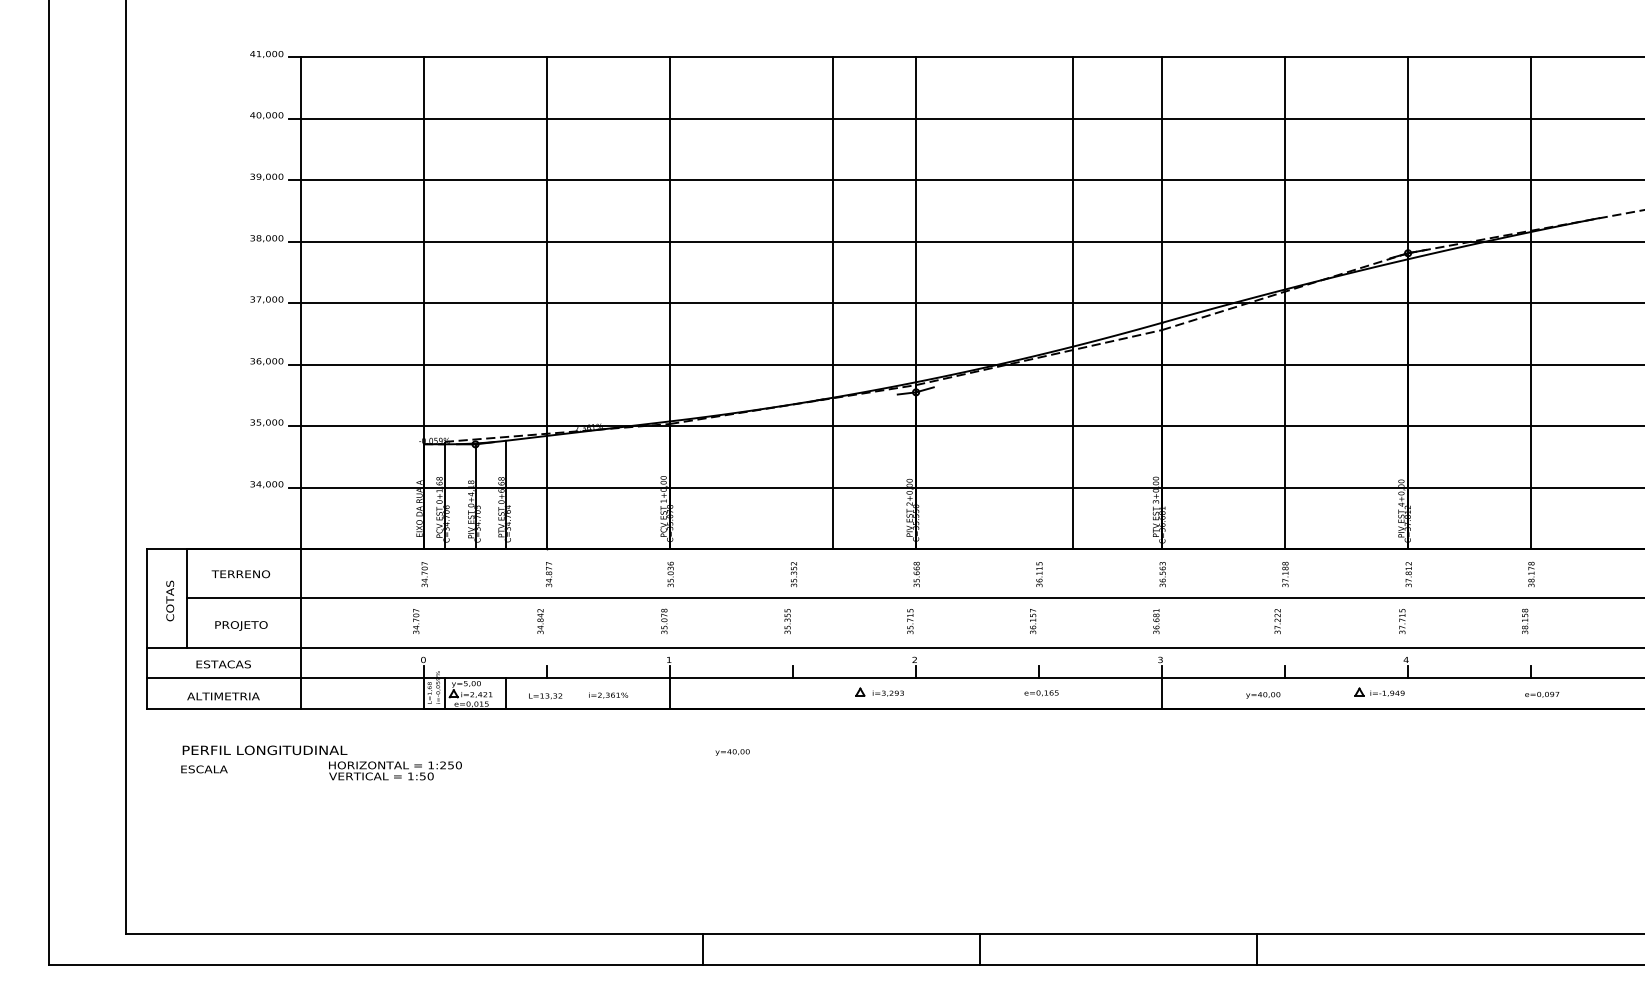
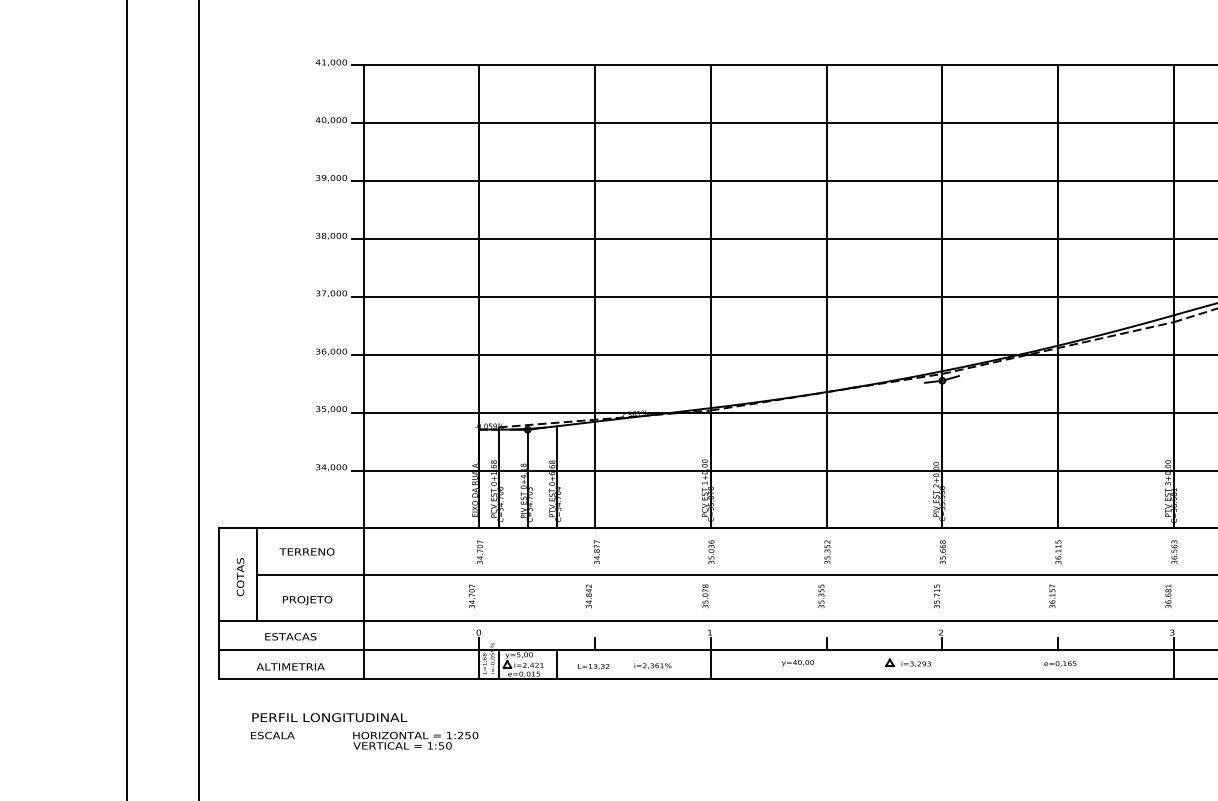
line: (833, 303) -> (826, 297), moved
line: (1073, 303) -> (1058, 297), moved
text: (732, 752) -> (797, 663), moved
text: (395, 770) -> (415, 740), moved

